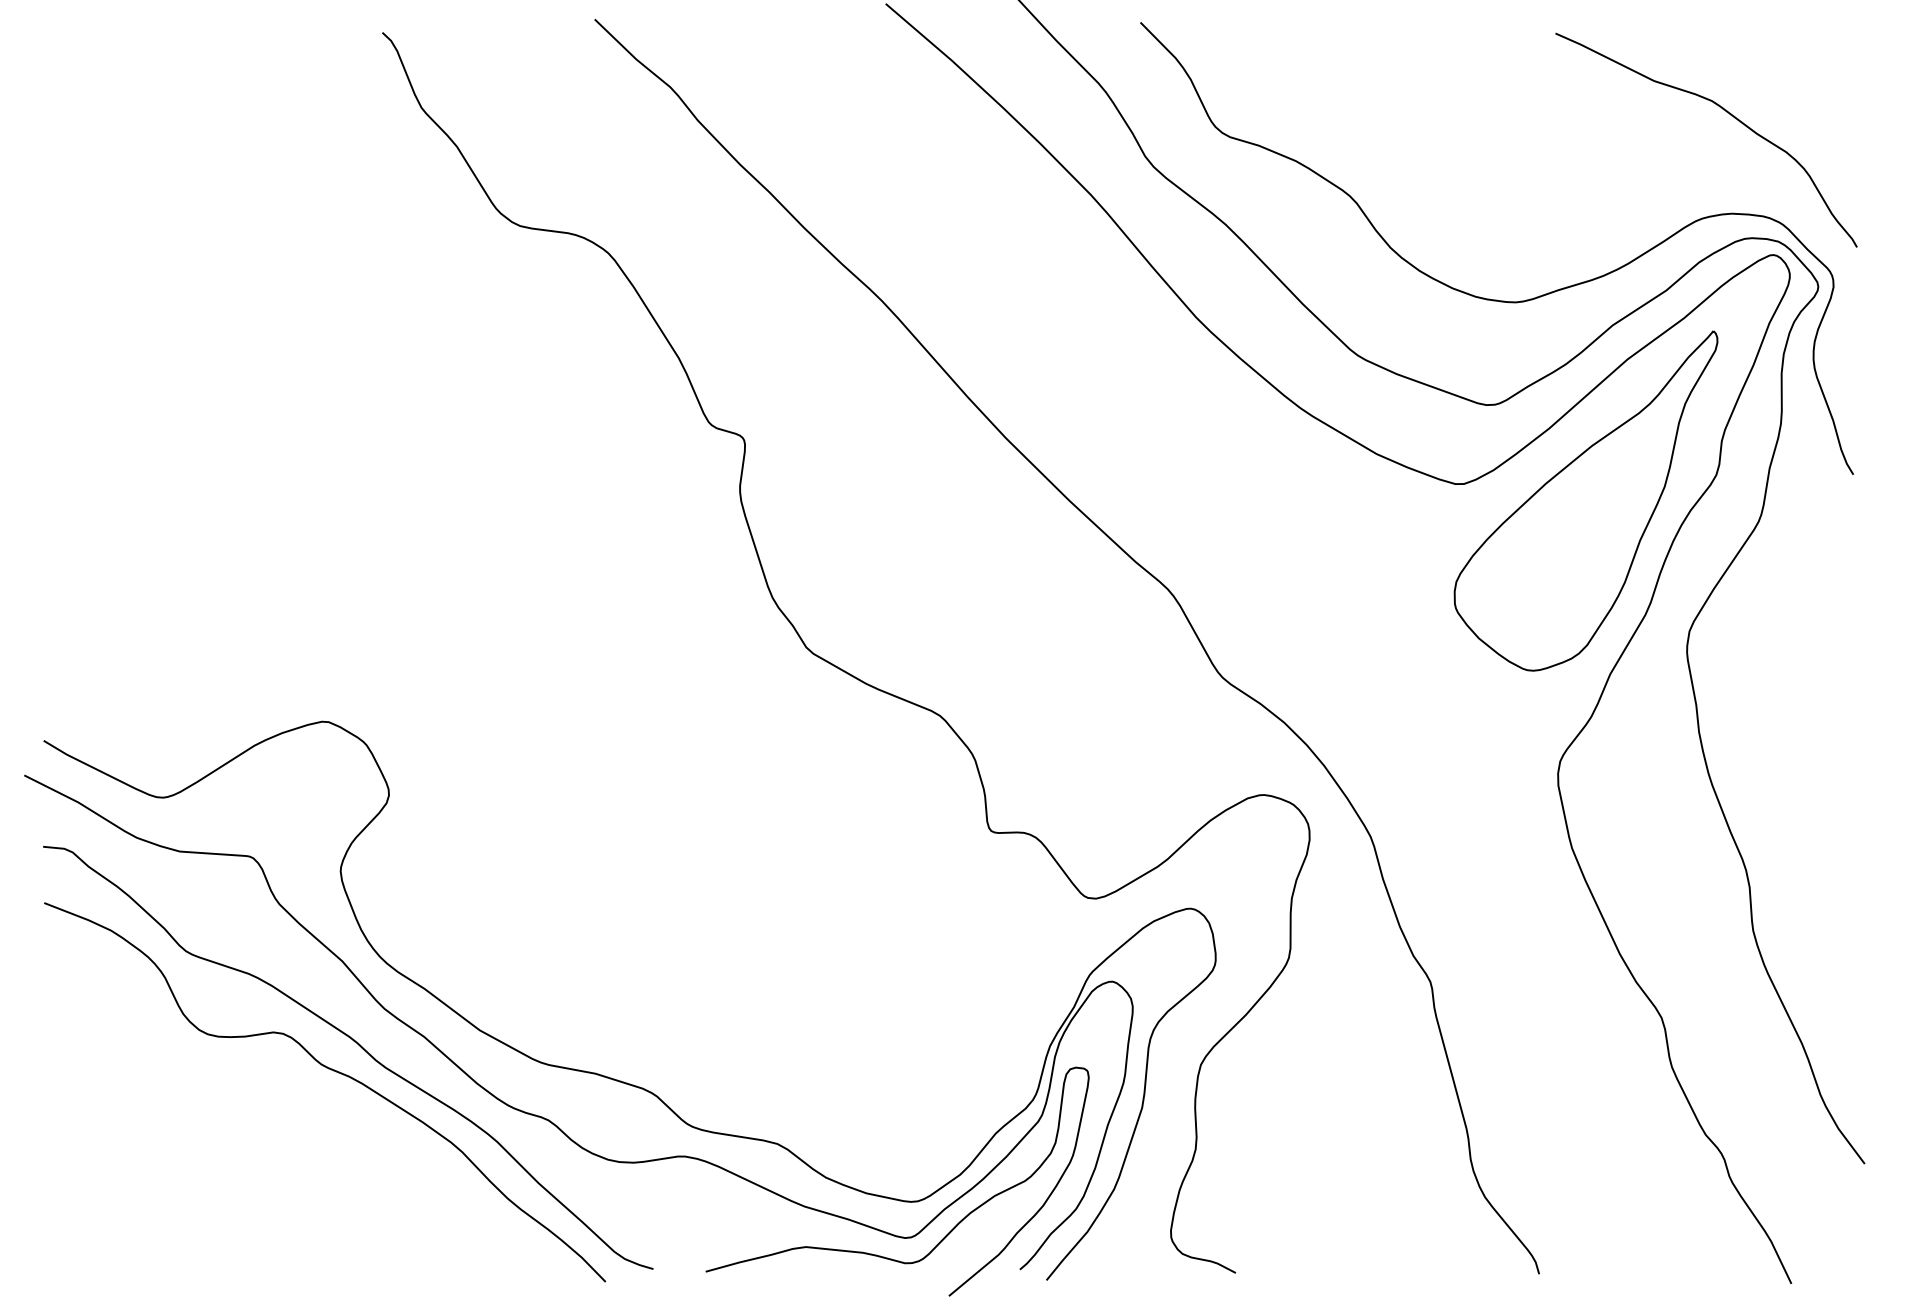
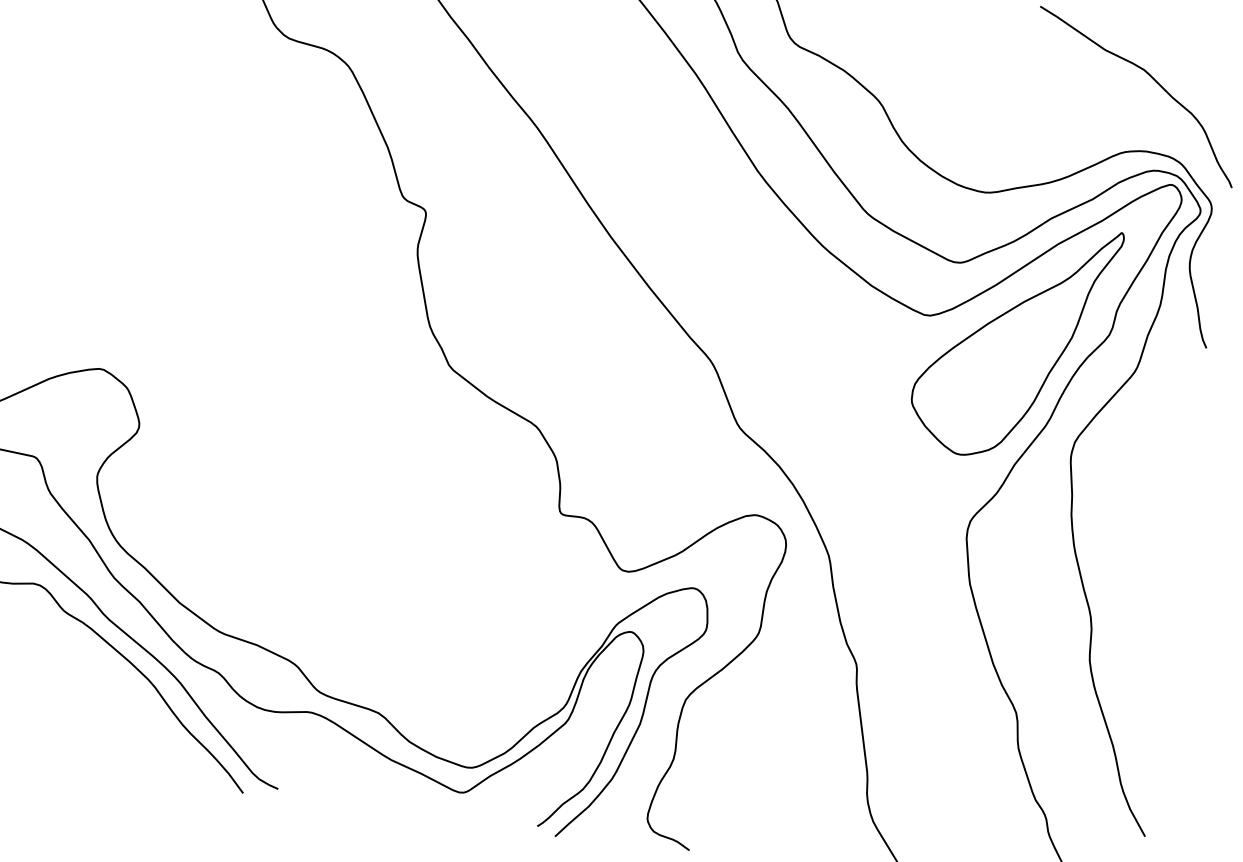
curve: (948, 1232) -> (490, 792), removed

